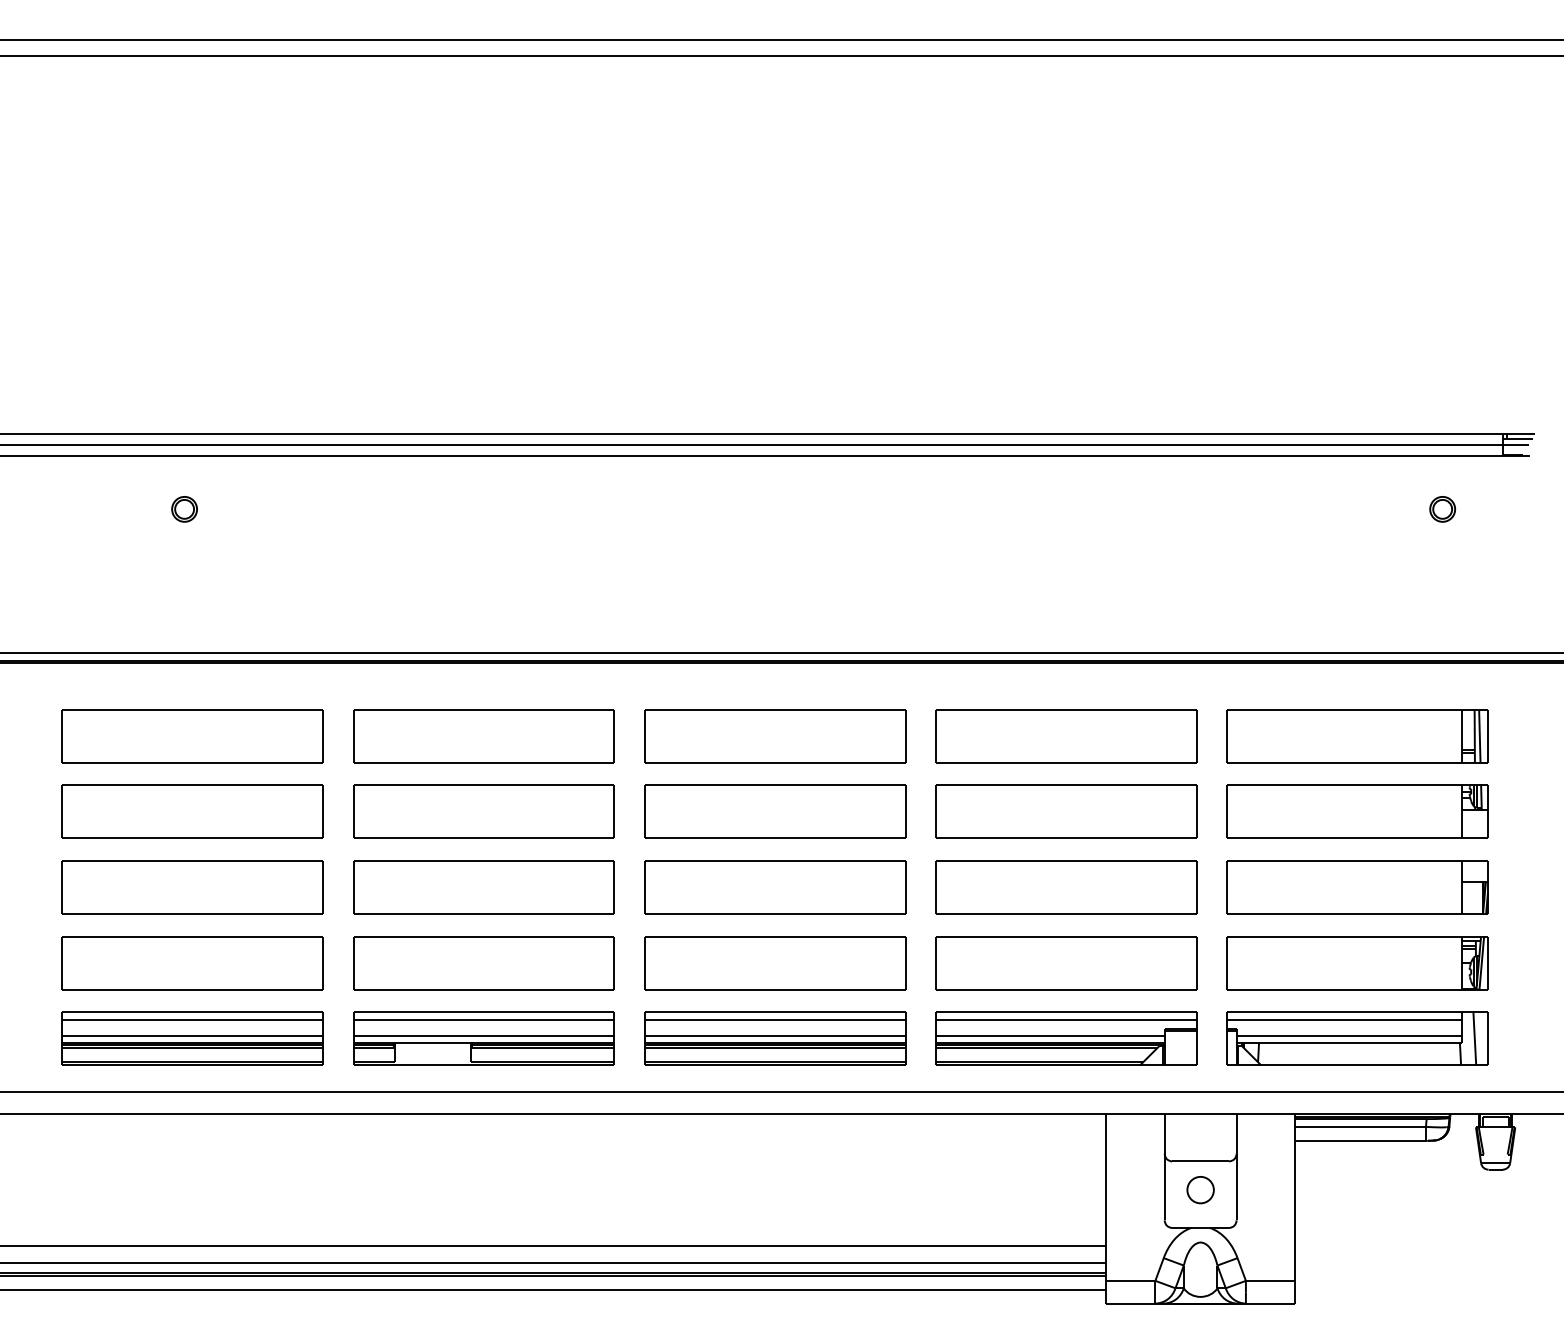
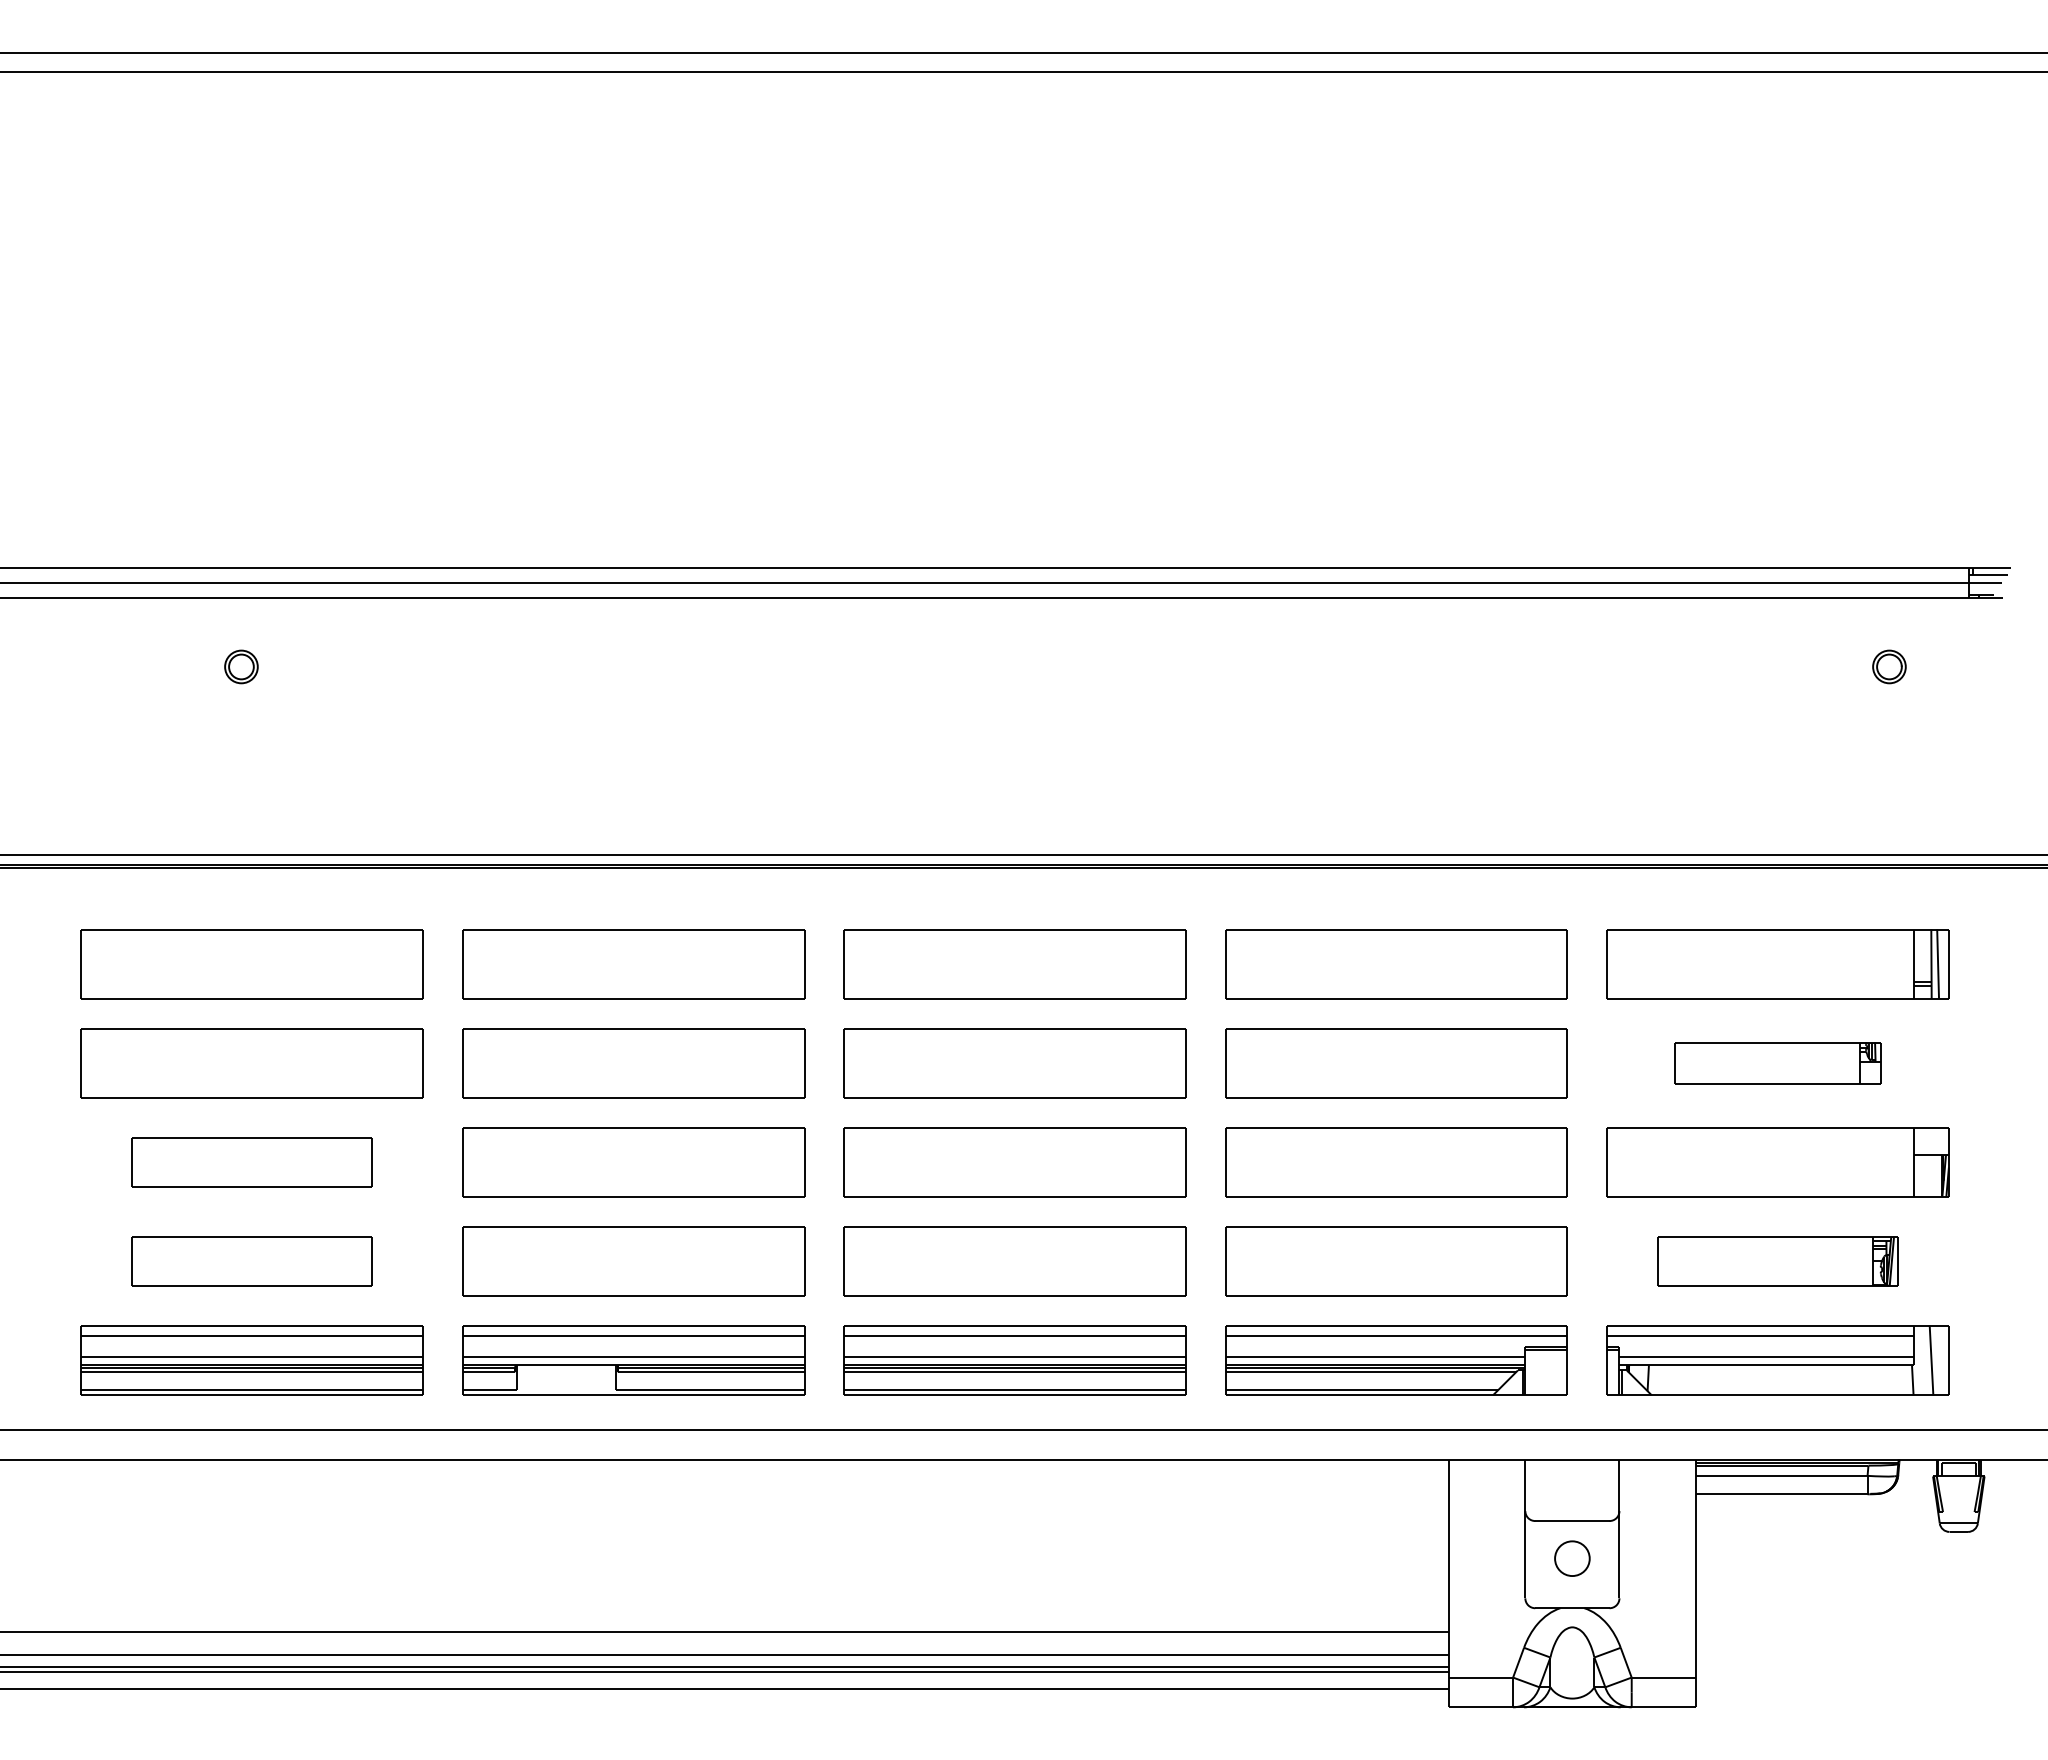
part: (1357, 812) -> (1777, 1063), size x0.6
part: (192, 887) -> (251, 1162), size x0.7
part: (192, 963) -> (251, 1261), size x0.7
part: (1357, 963) -> (1777, 1261), size x0.7

